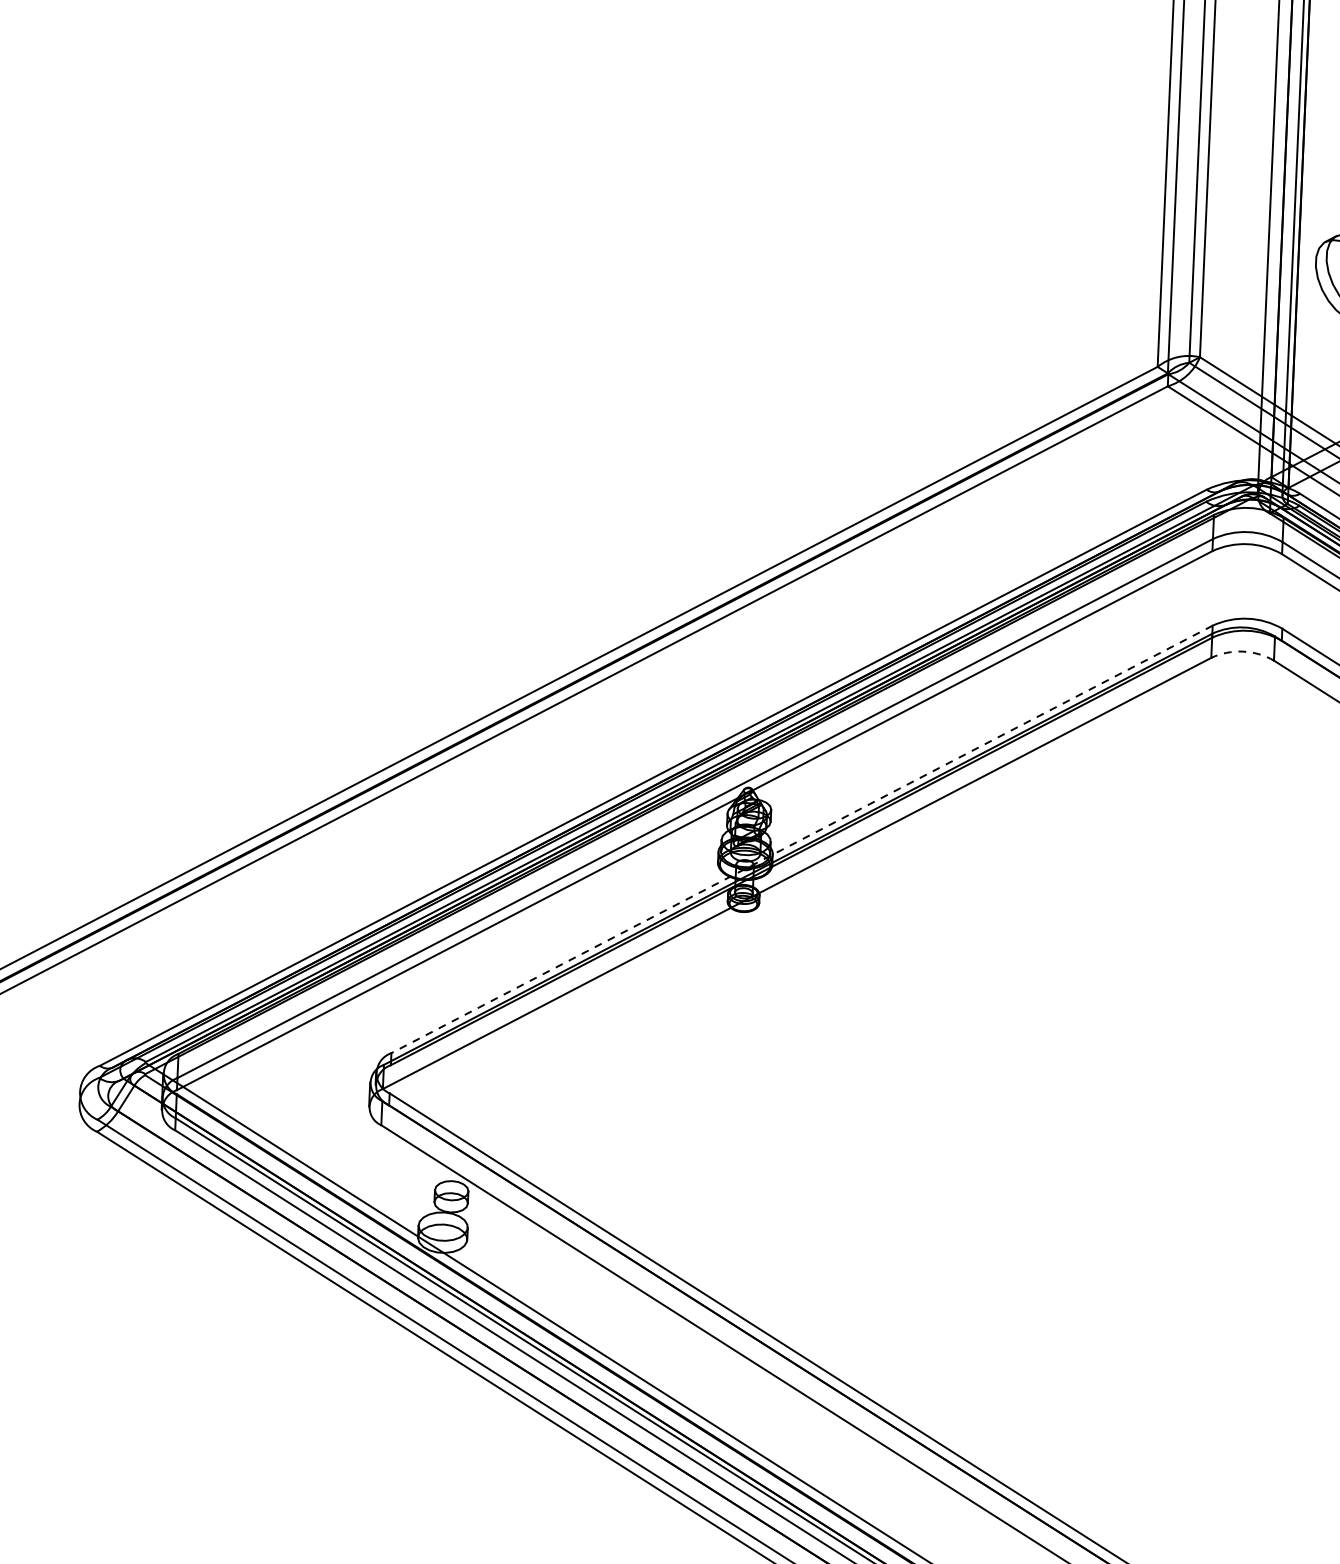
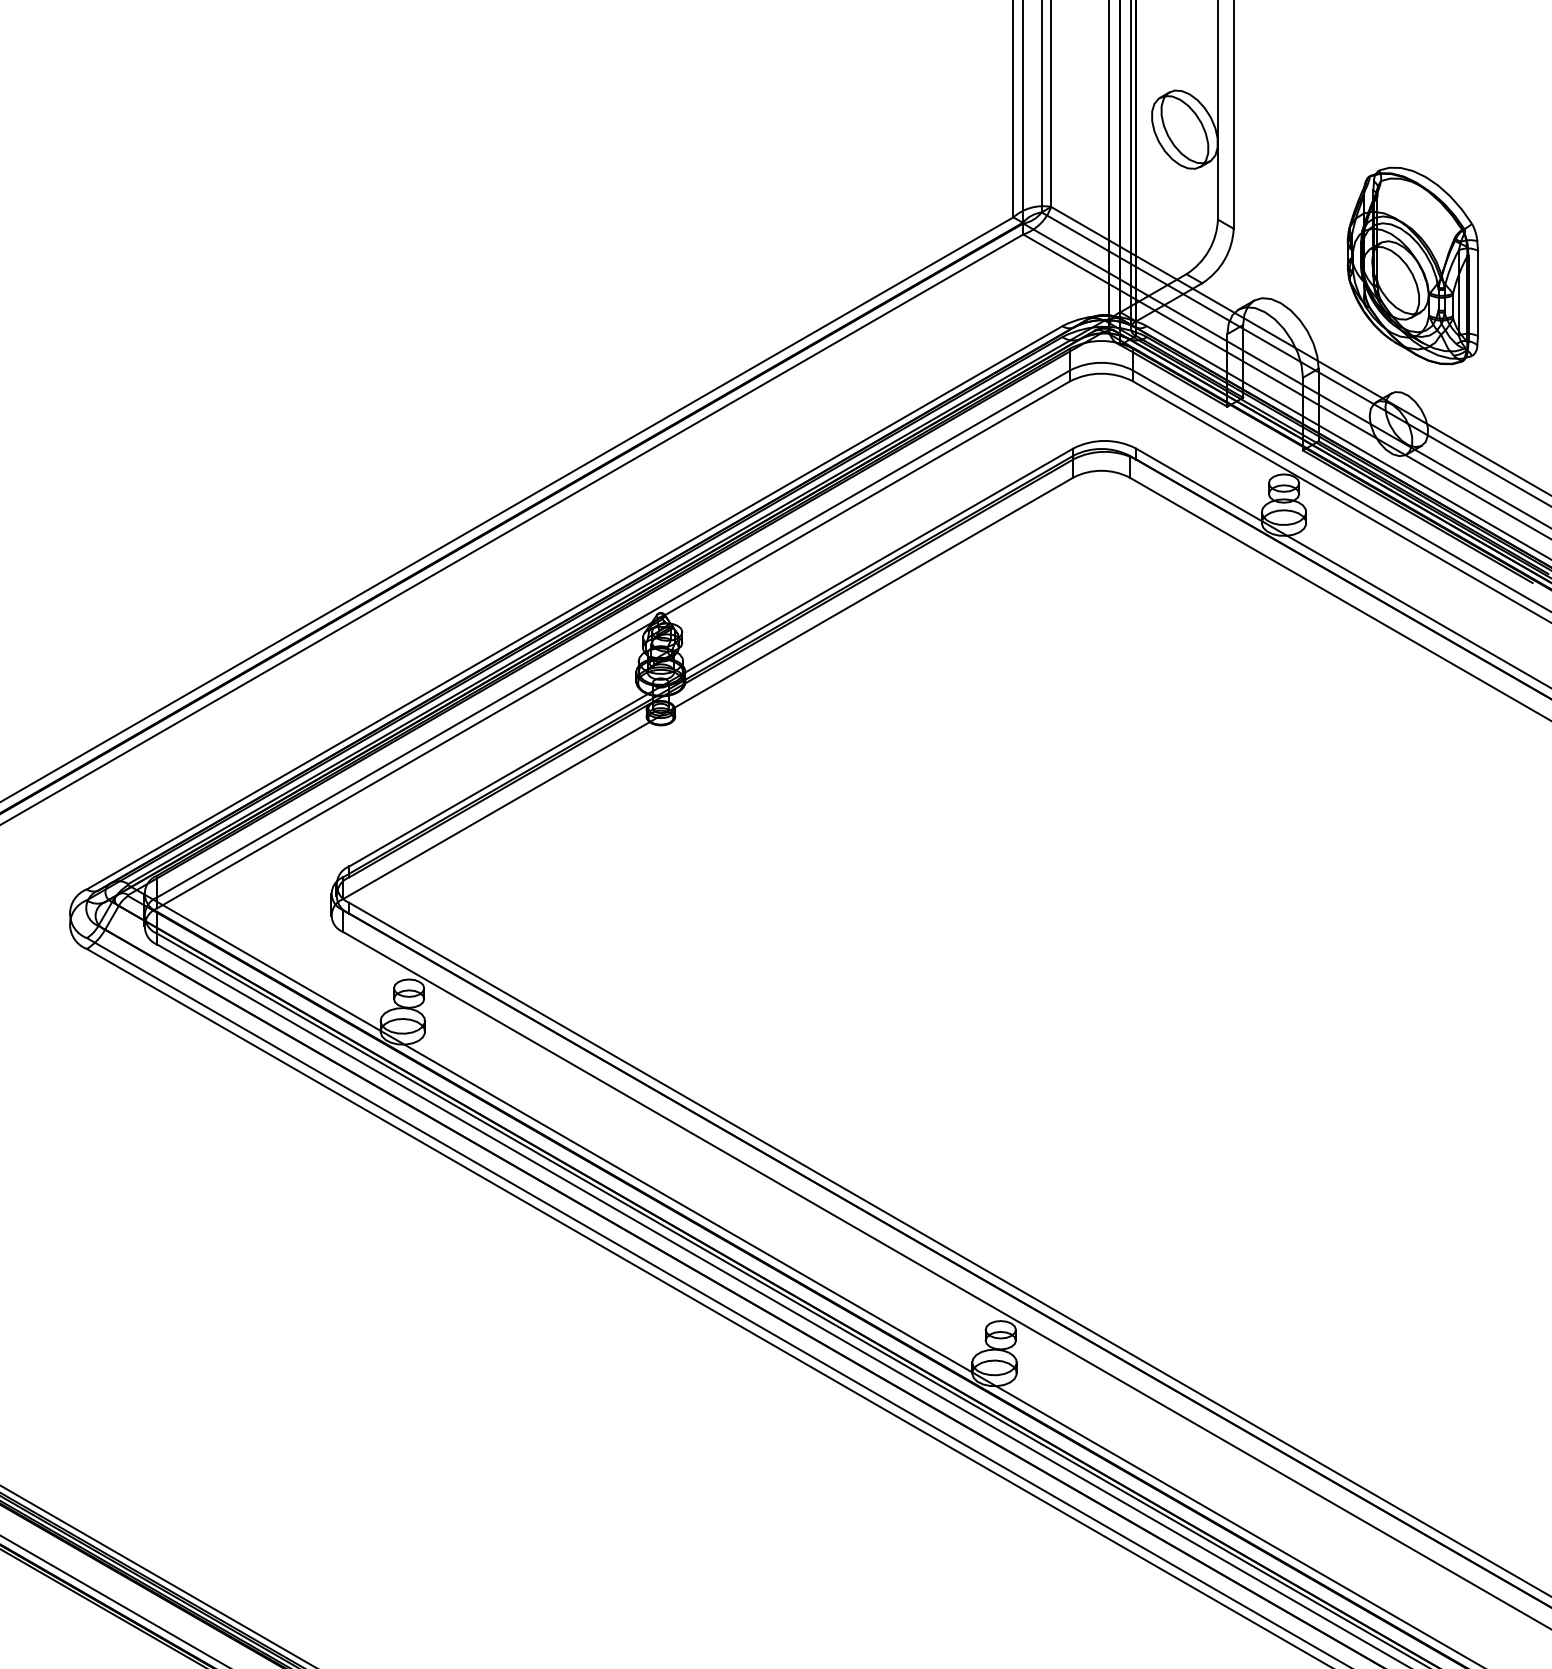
arc: (1242, 651) -> (1101, 470), dashed -> solid
line: (802, 839) -> (711, 657), dashed -> solid

